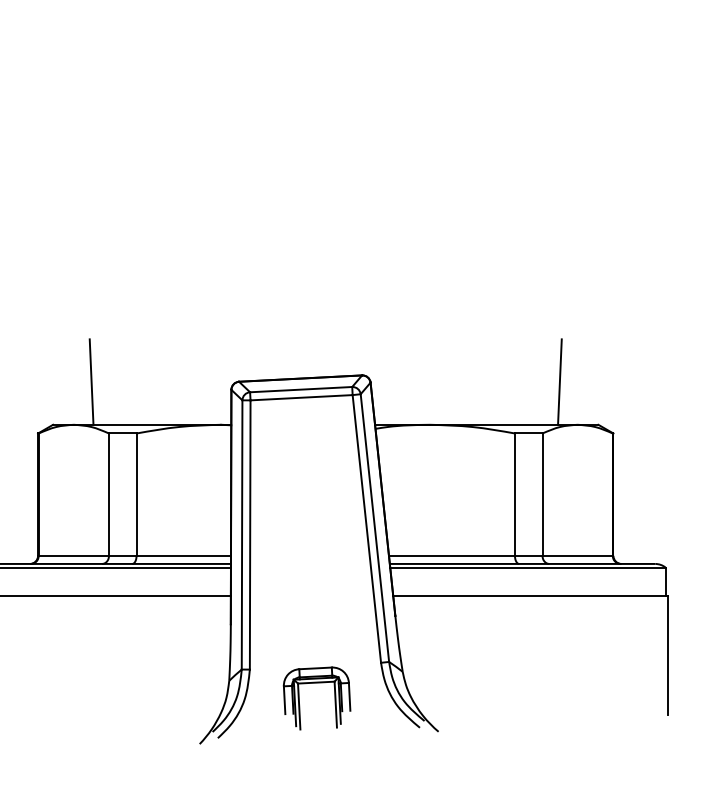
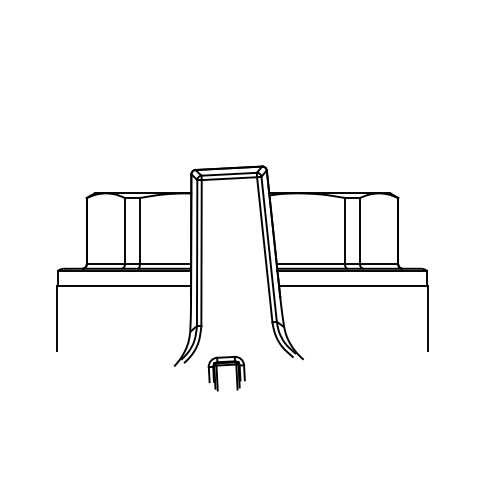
line: (91, 382) -> (115, 170), removed
line: (560, 382) -> (369, 170), removed
part: (312, 685) -> (224, 366), moved

